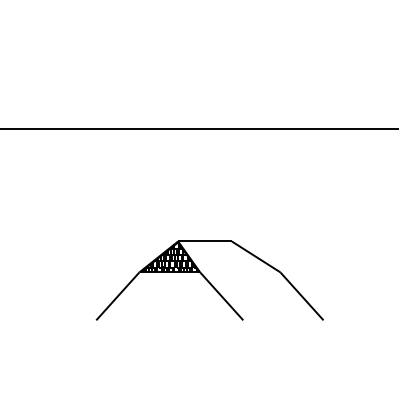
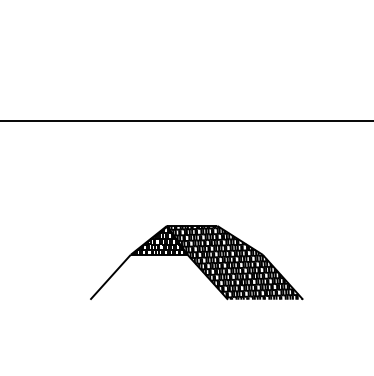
hatch: (251, 280) -> (235, 262), added

